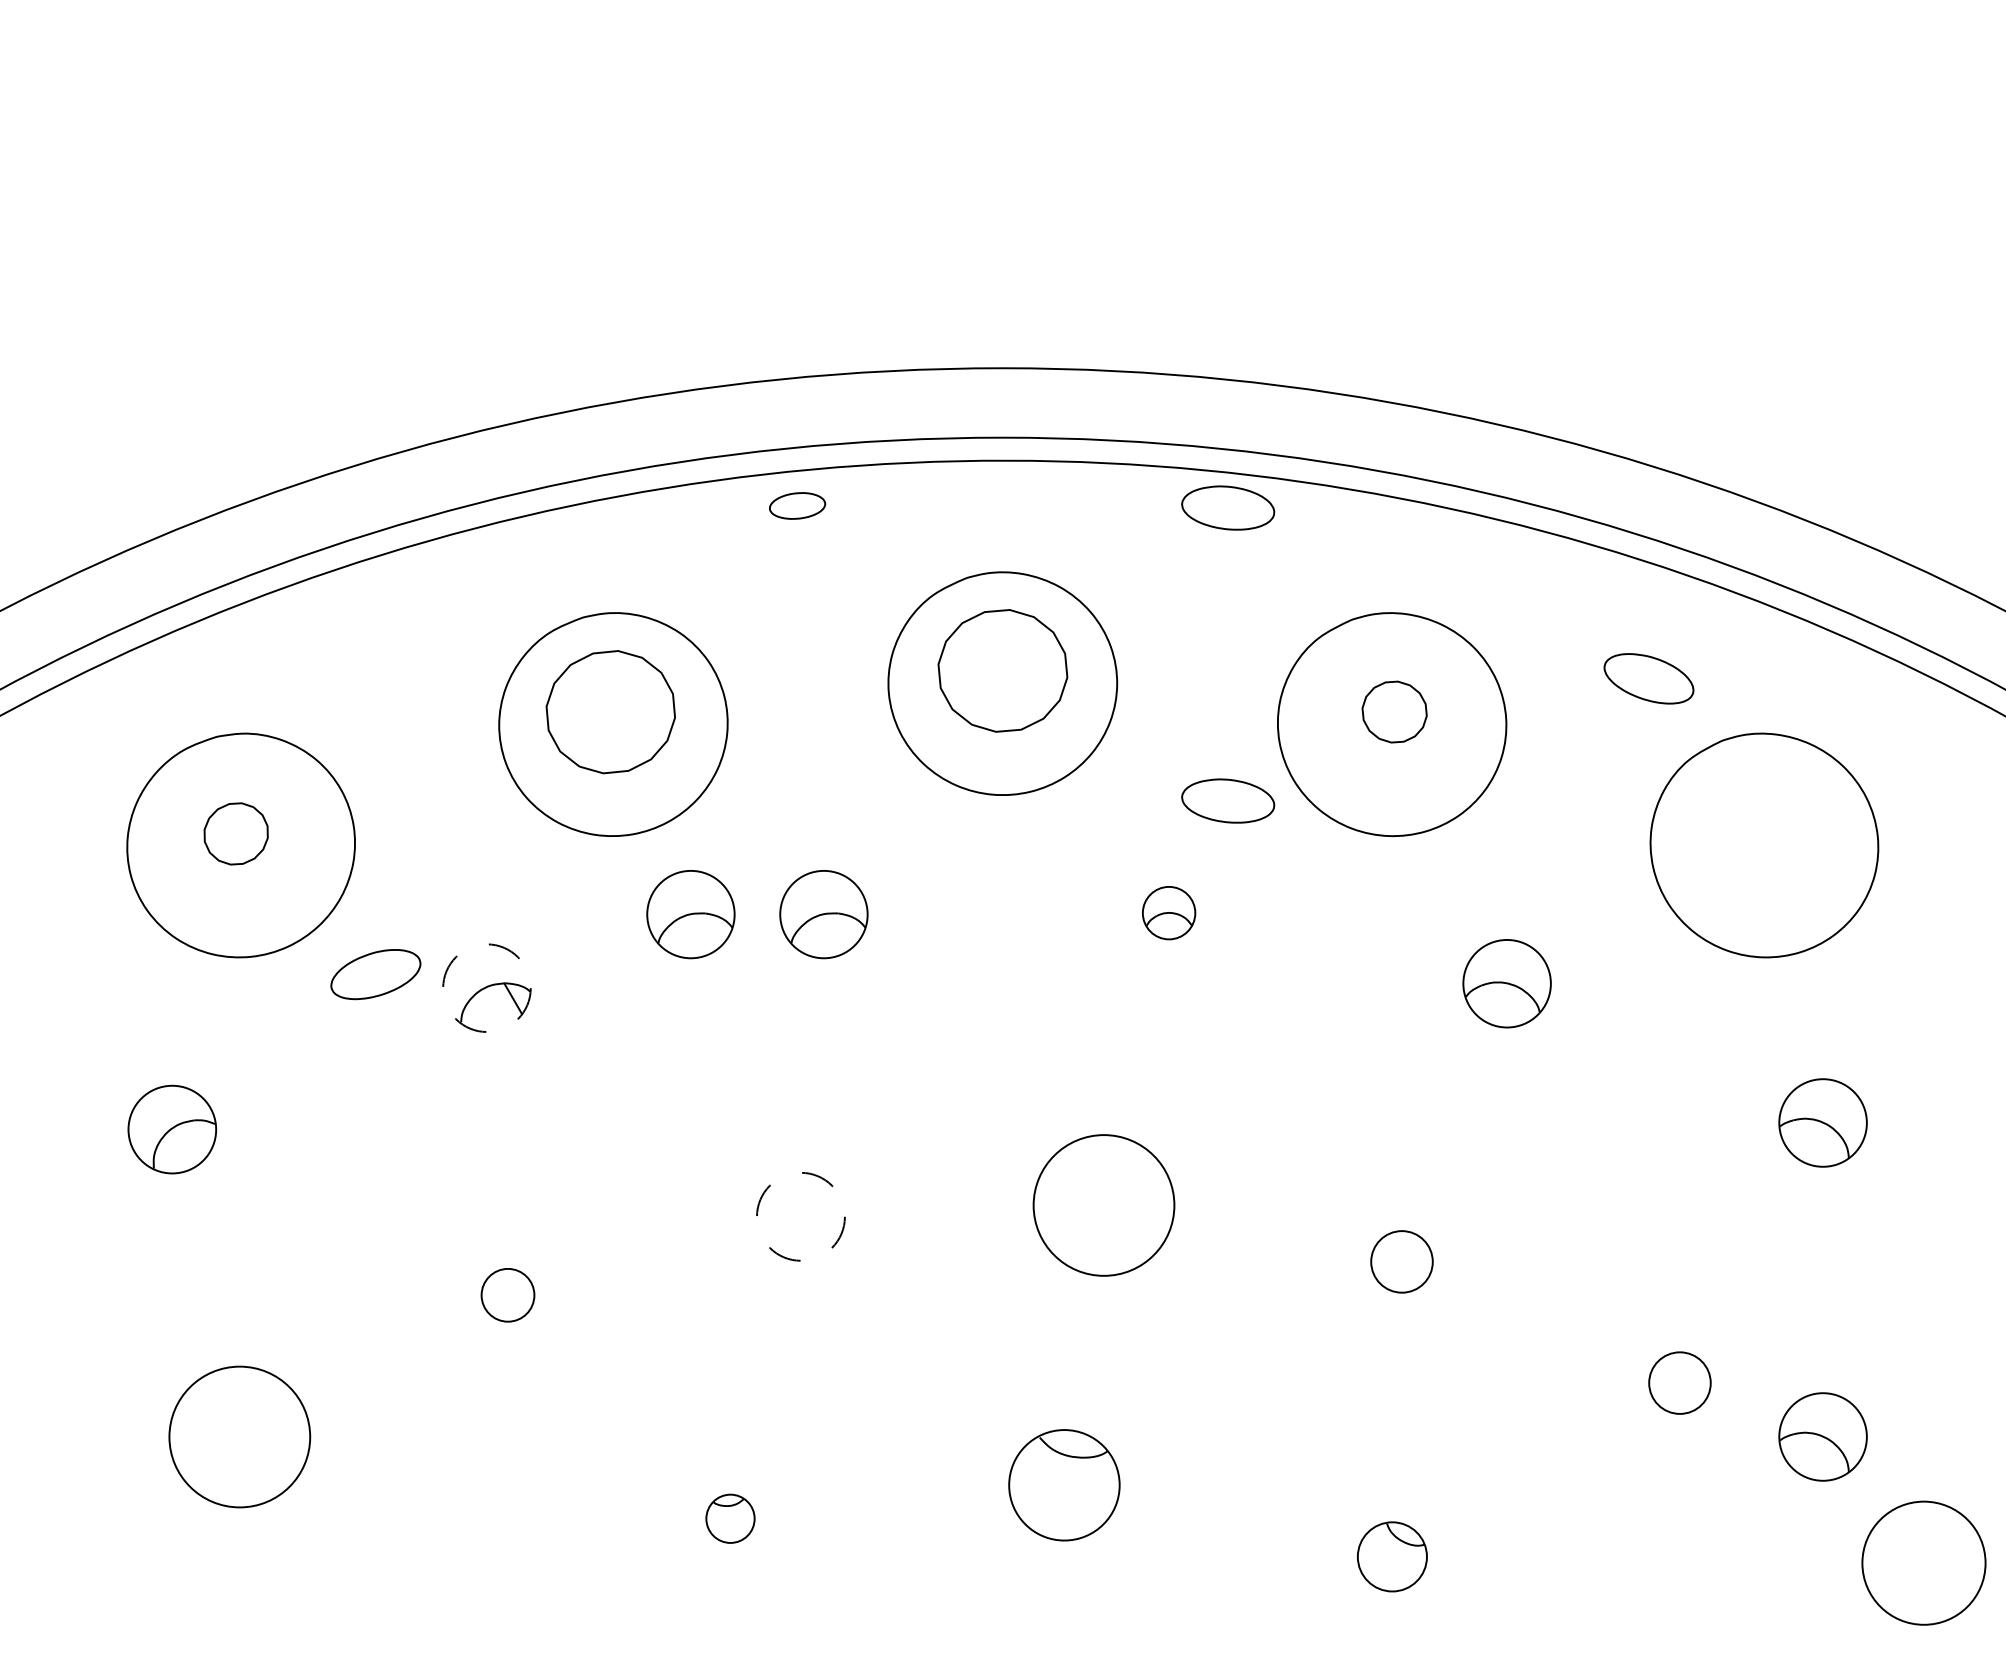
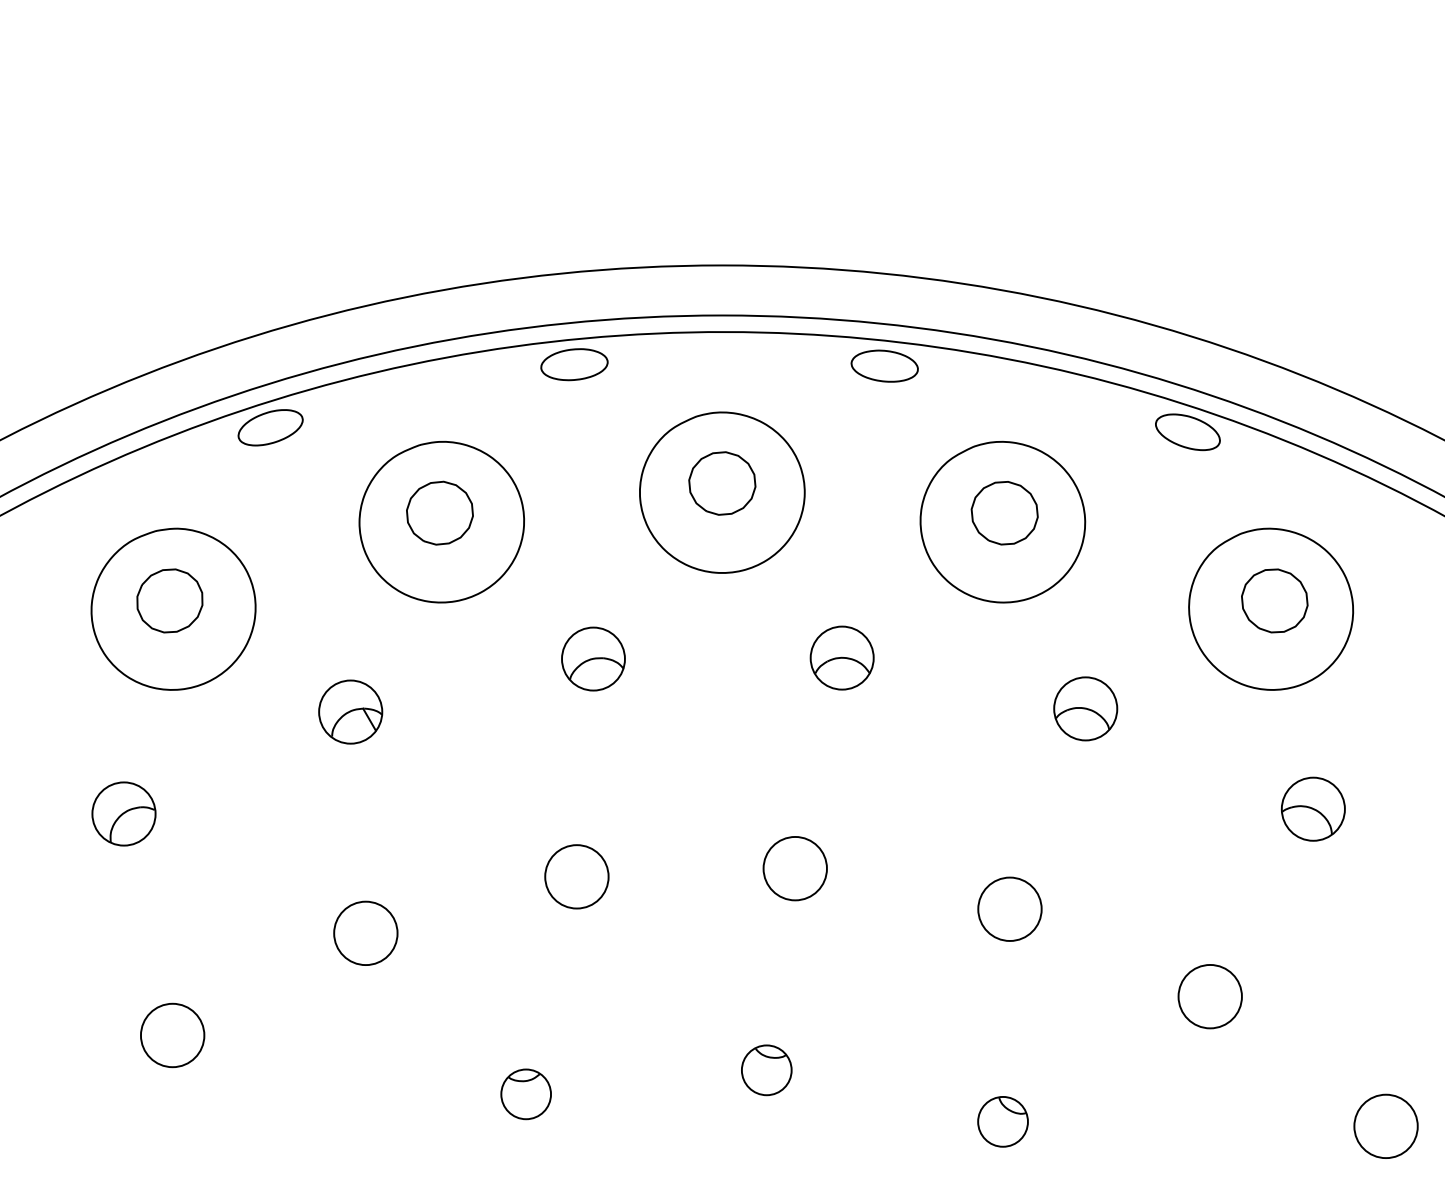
part: (797, 505) -> (574, 364), size x1.67
part: (1002, 670) -> (722, 483), size x0.71
part: (1648, 678) -> (1187, 432), moved
part: (610, 711) -> (439, 512), size x0.71
part: (1394, 711) -> (1004, 512), size x1.43
part: (1228, 800) -> (884, 576), removed
part: (236, 833) -> (170, 600), size x1.43
part: (1769, 833) -> (1274, 600), added
part: (1168, 912) -> (841, 657), size x1.67
part: (690, 914) -> (497, 659), removed
part: (375, 974) -> (270, 427), moved
circle: (486, 988) -> (350, 712), dashed -> solid
circle: (1104, 1205) -> (795, 868), size x0.62
circle: (800, 1216) -> (576, 876), dashed -> solid
circle: (1401, 1261) -> (1009, 909), size x1.43
circle: (508, 1295) -> (366, 933), size x1.67
circle: (1679, 1383) -> (1209, 996), size x1.43
circle: (239, 1436) -> (172, 1035), size x0.62
part: (1822, 1436) -> (1312, 1035), removed
part: (1064, 1485) -> (766, 1070), size x0.62
part: (730, 1518) -> (526, 1094), size x1.43
circle: (1923, 1563) -> (1385, 1126), size x0.71

